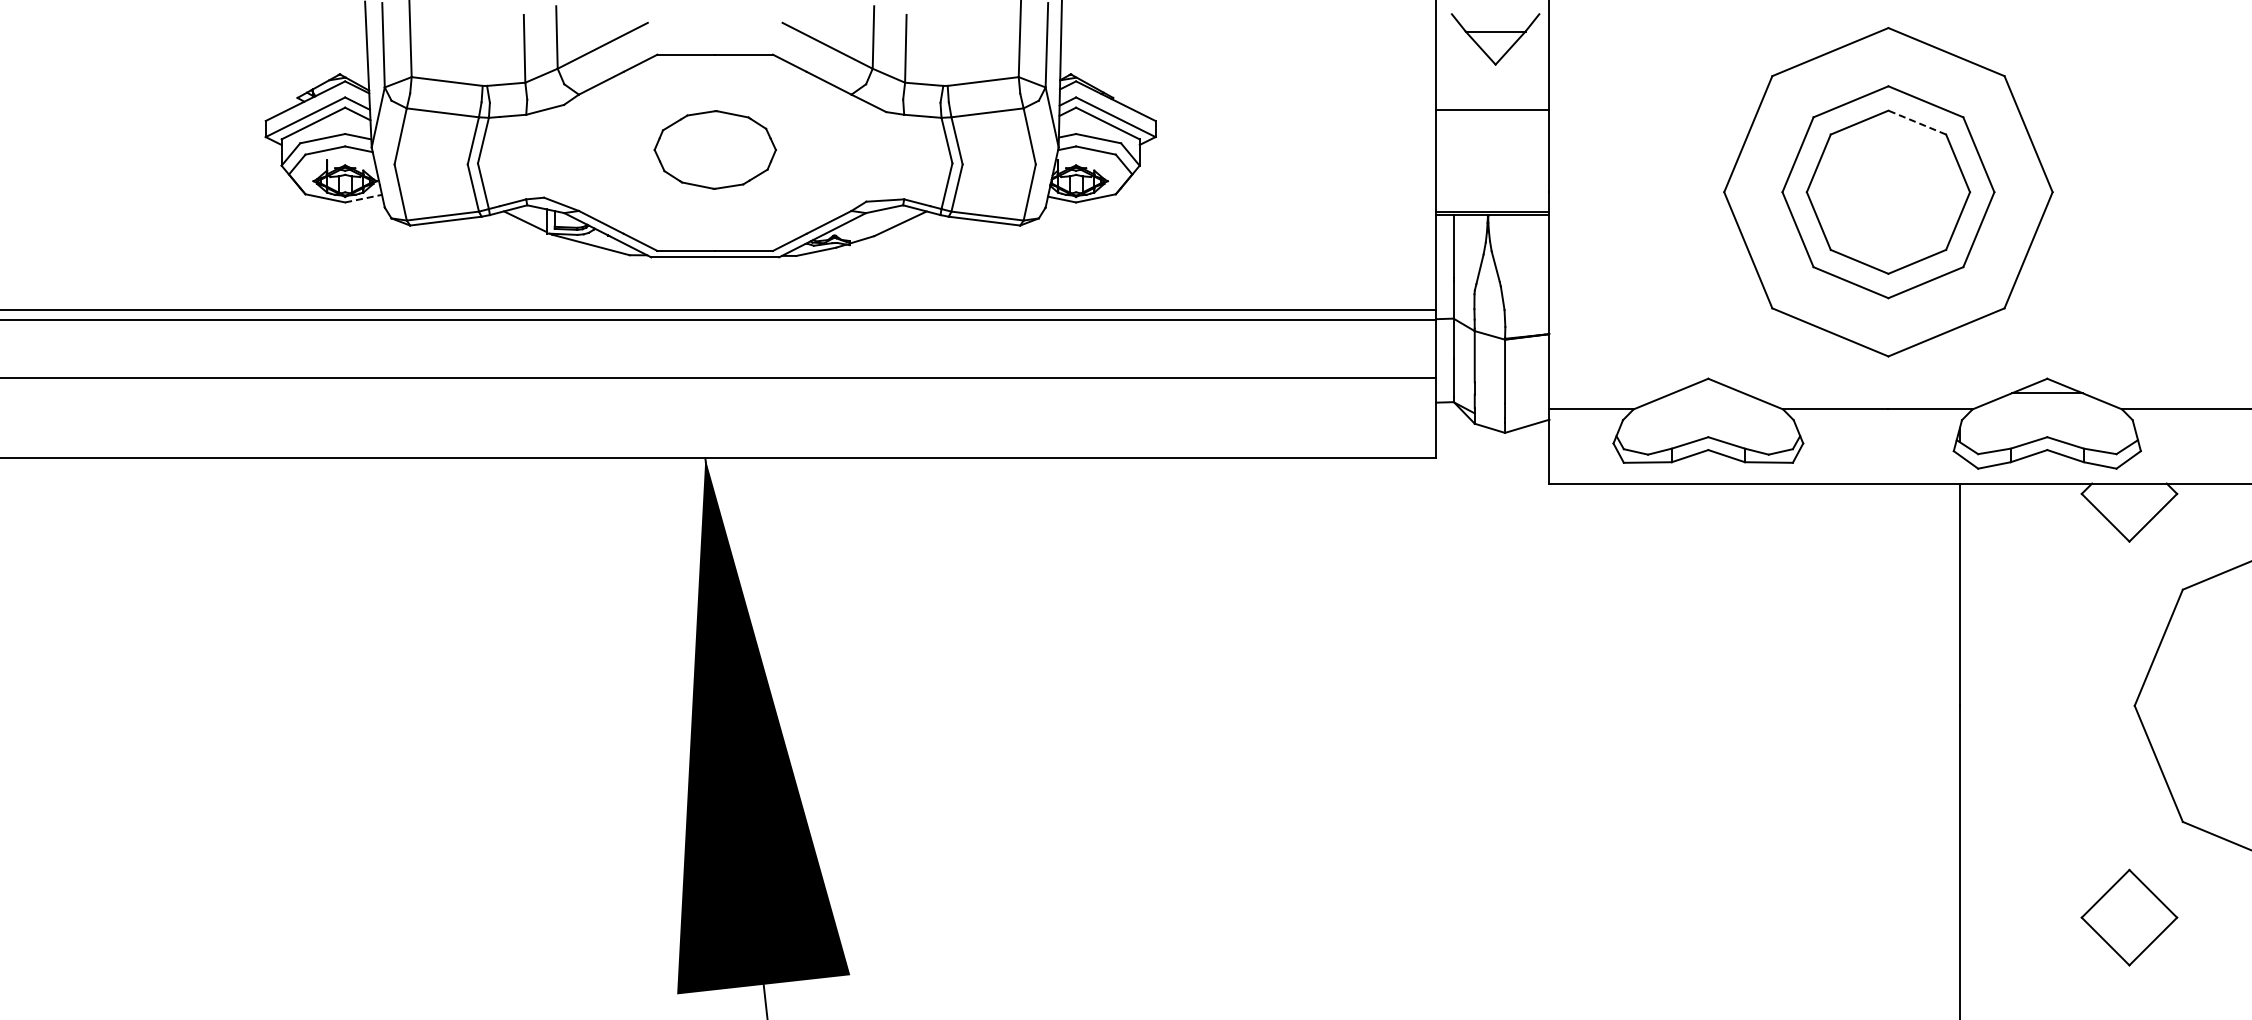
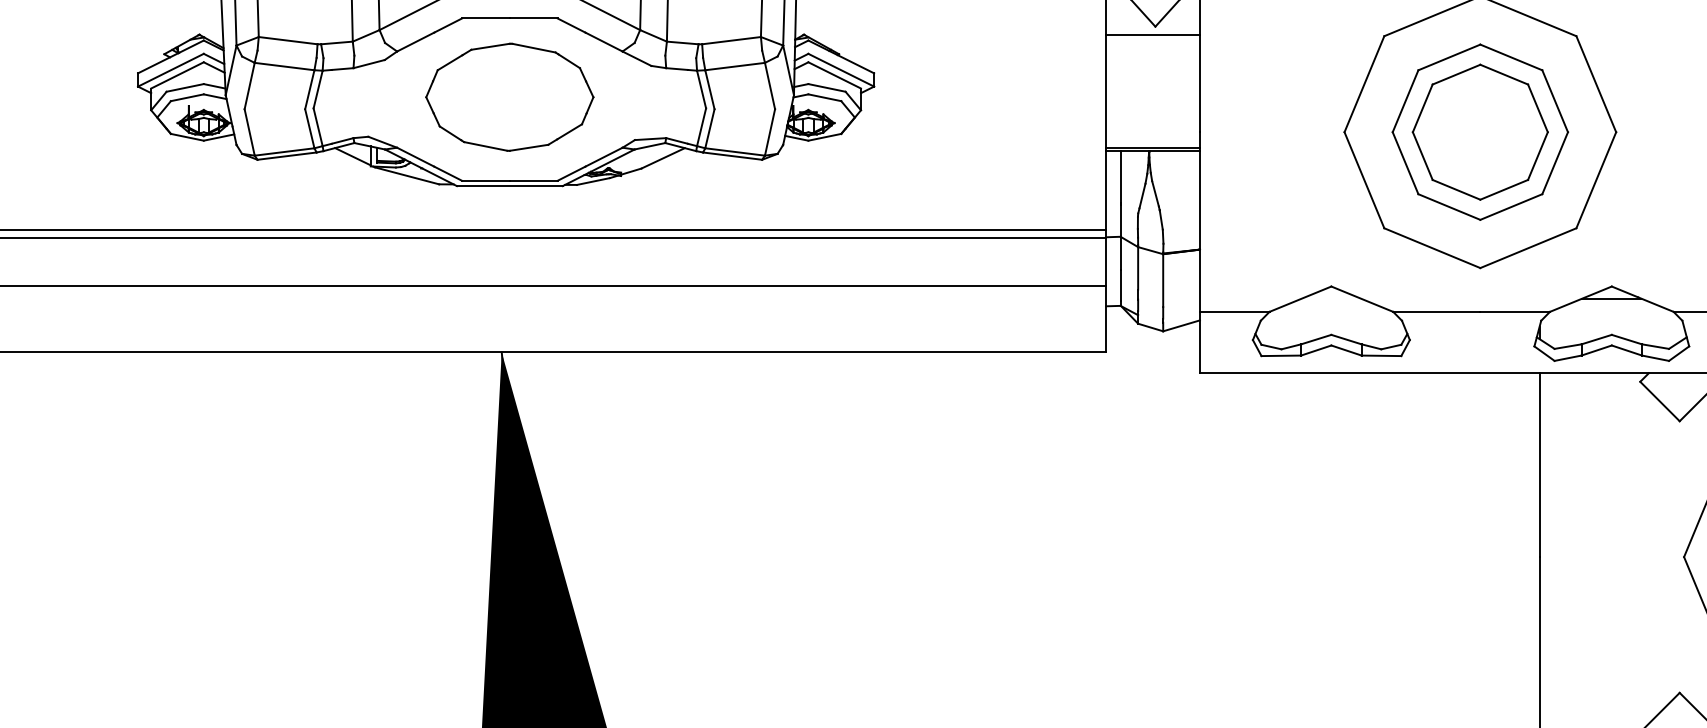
line: (1492, 109) -> (1152, 34), moved
line: (1916, 122) -> (1503, 74), dashed -> solid
part: (715, 149) -> (510, 96), size x1.67
line: (363, 198) -> (218, 137), dashed -> solid

